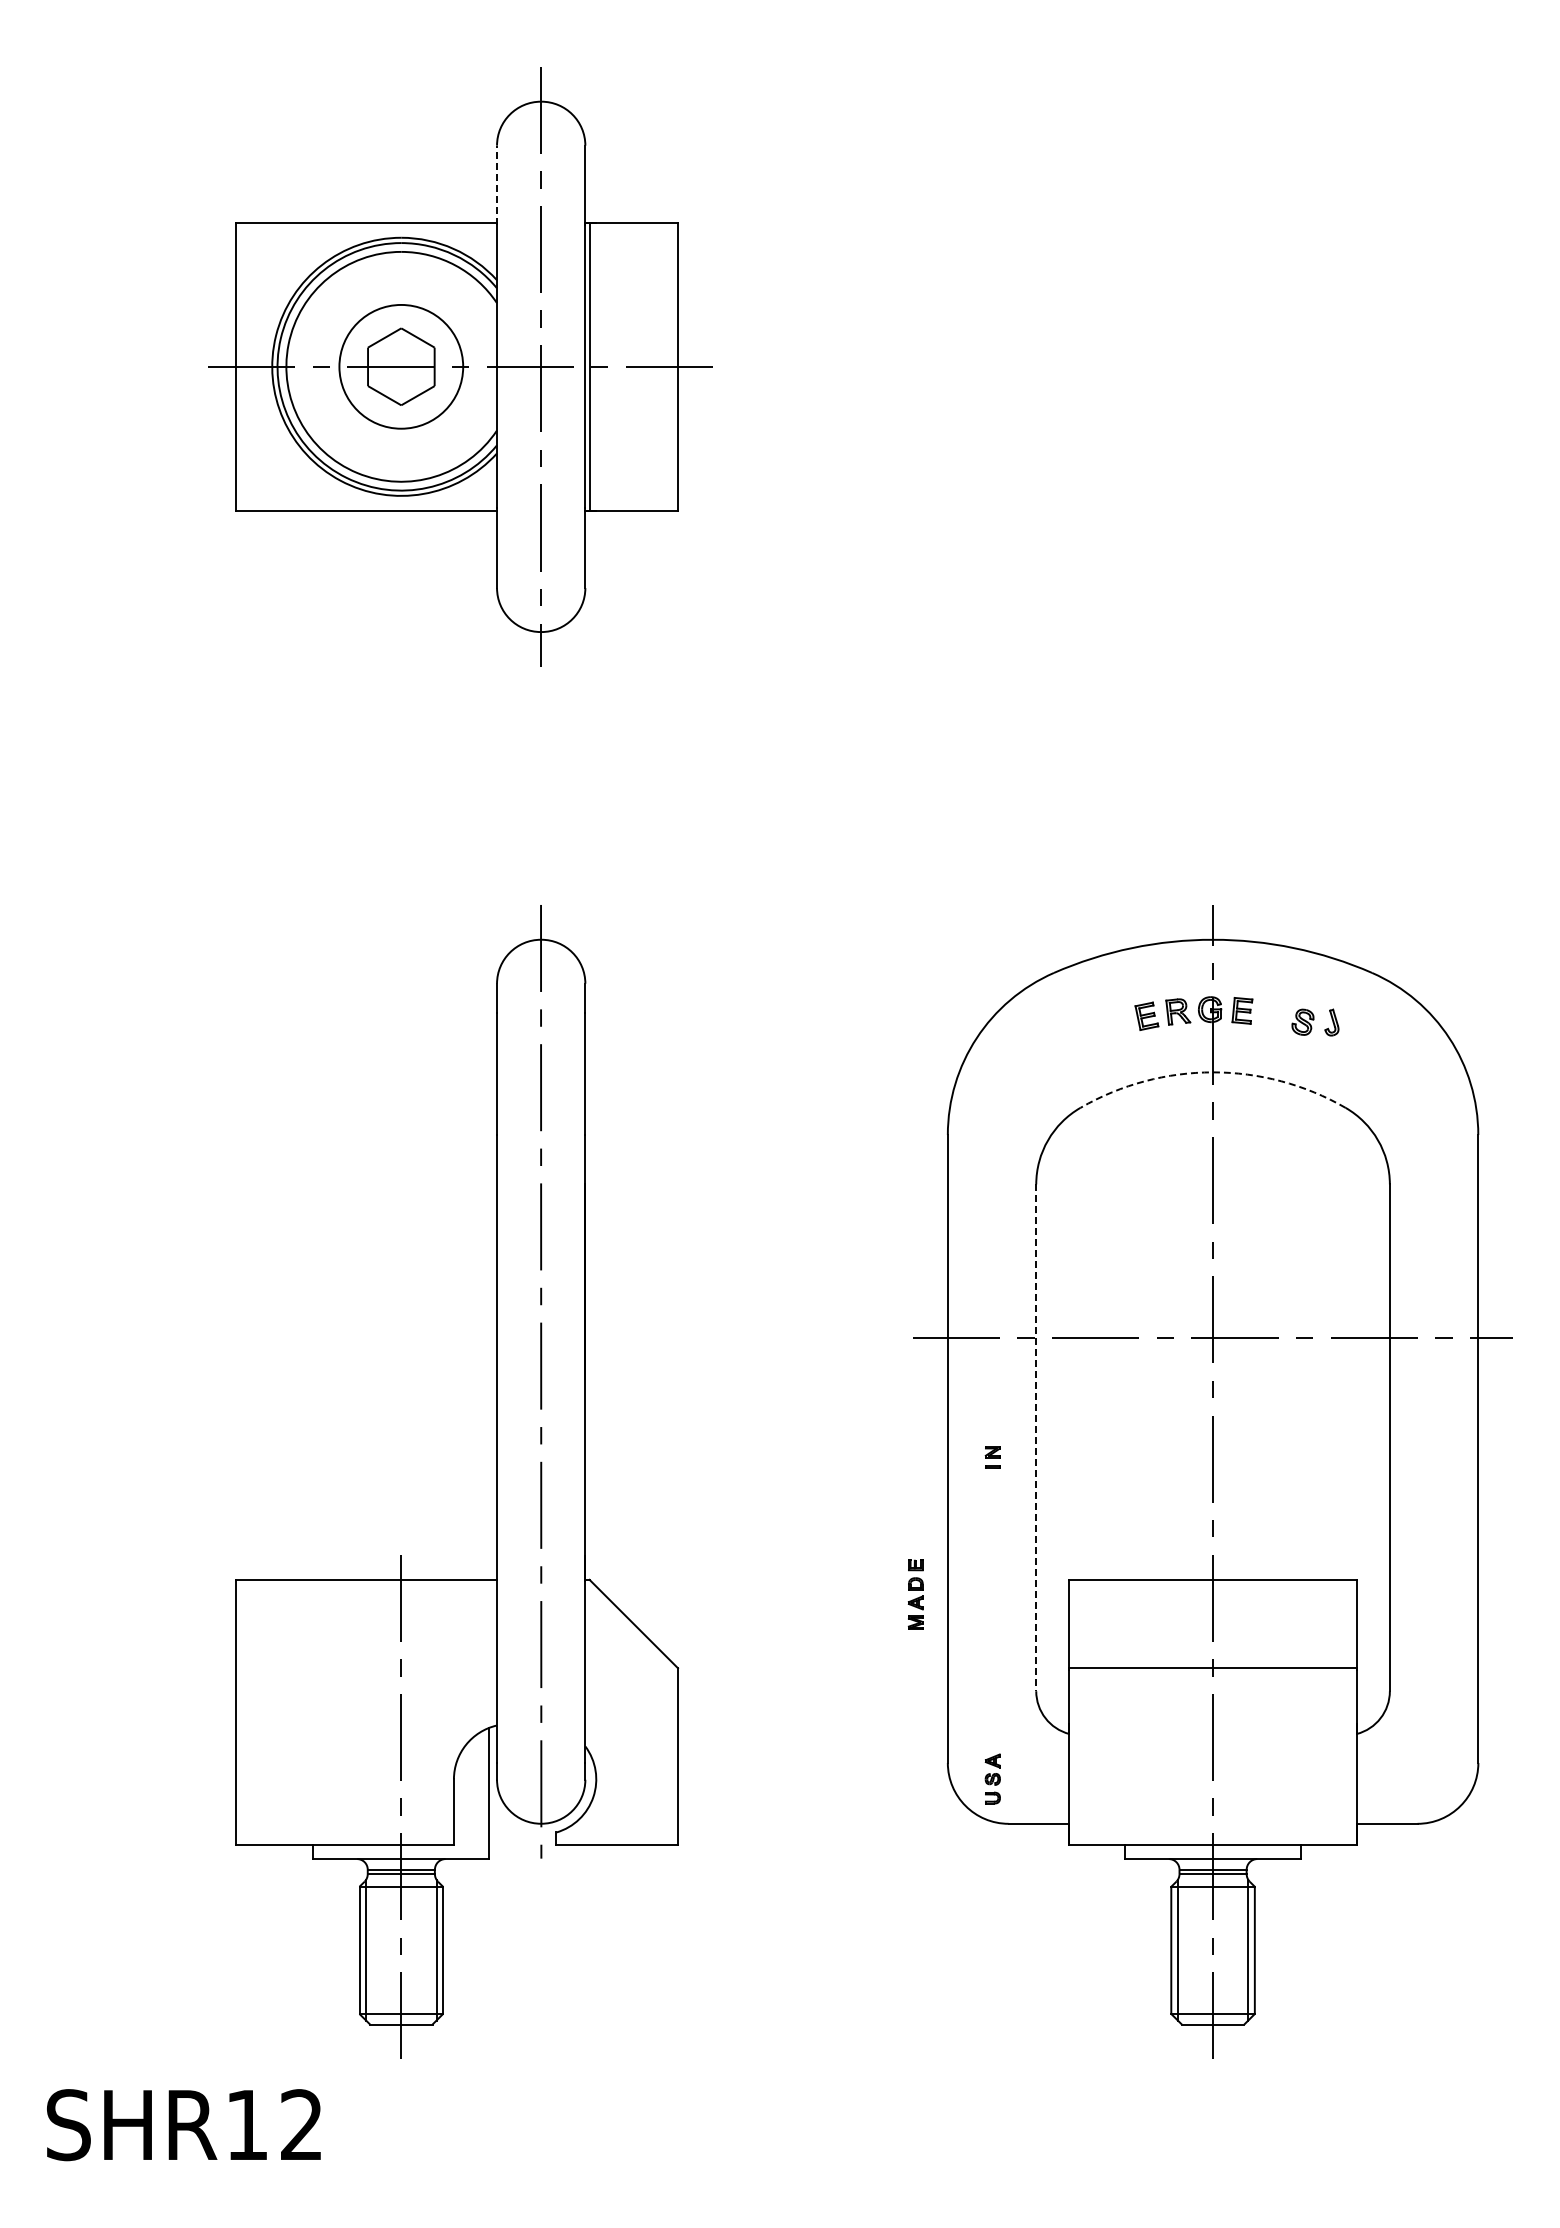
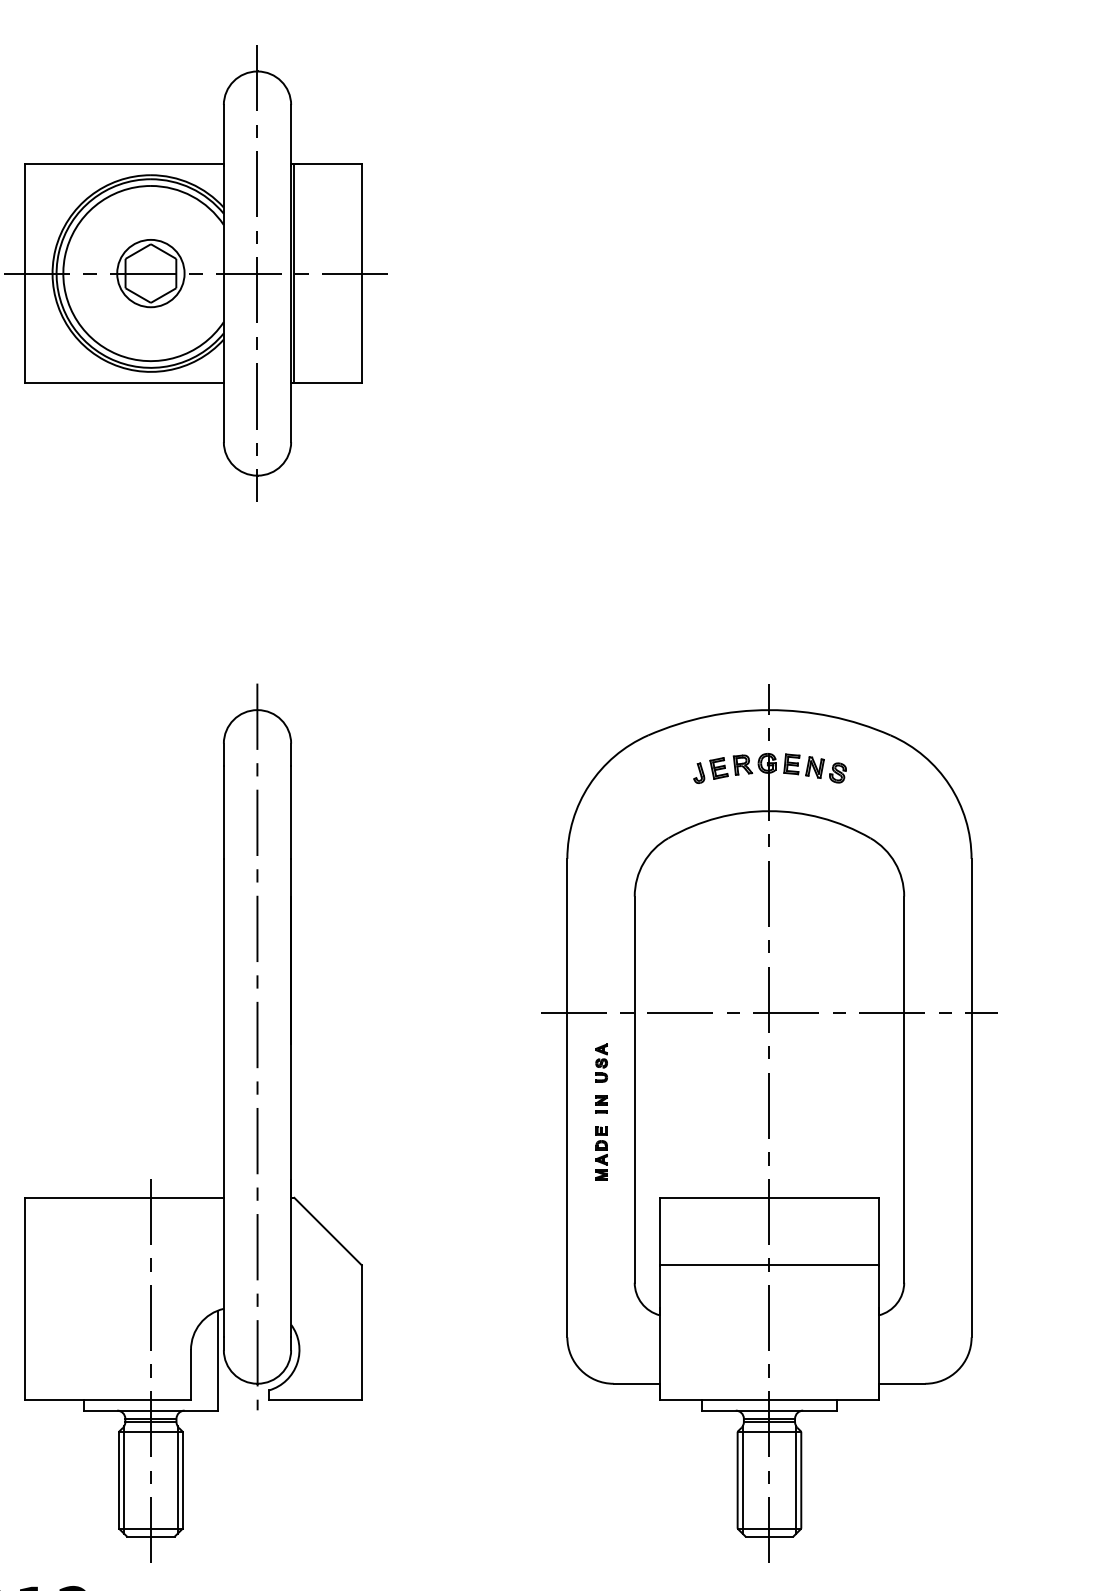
line: (496, 185) -> (223, 135), dashed -> solid
circle: (401, 366) -> (151, 273), size x0.71
part: (1272, 1014) -> (814, 767), added
part: (1331, 1022) -> (698, 773), moved
arc: (1213, 1072) -> (769, 811), dashed -> solid
line: (1036, 1438) -> (634, 1090), dashed -> solid
part: (915, 1594) -> (601, 1153), moved
part: (992, 1778) -> (601, 1062), moved

